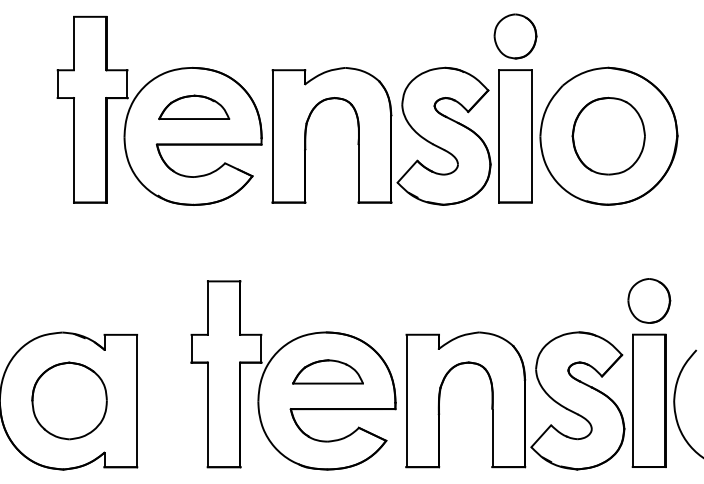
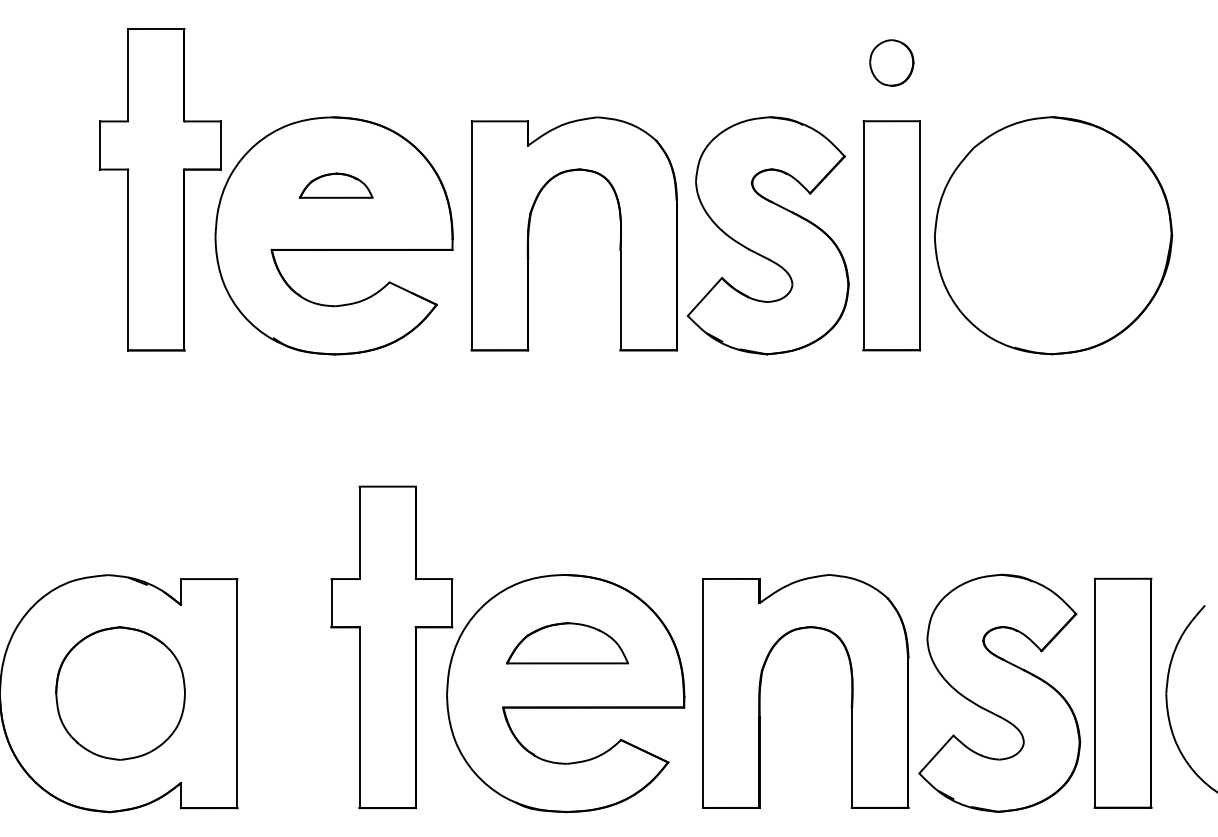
part: (515, 36) -> (891, 63), size x0.6
part: (194, 107) -> (336, 185), size x0.6
part: (608, 135) -> (1052, 234), removed
part: (649, 300) -> (1123, 519), removed

